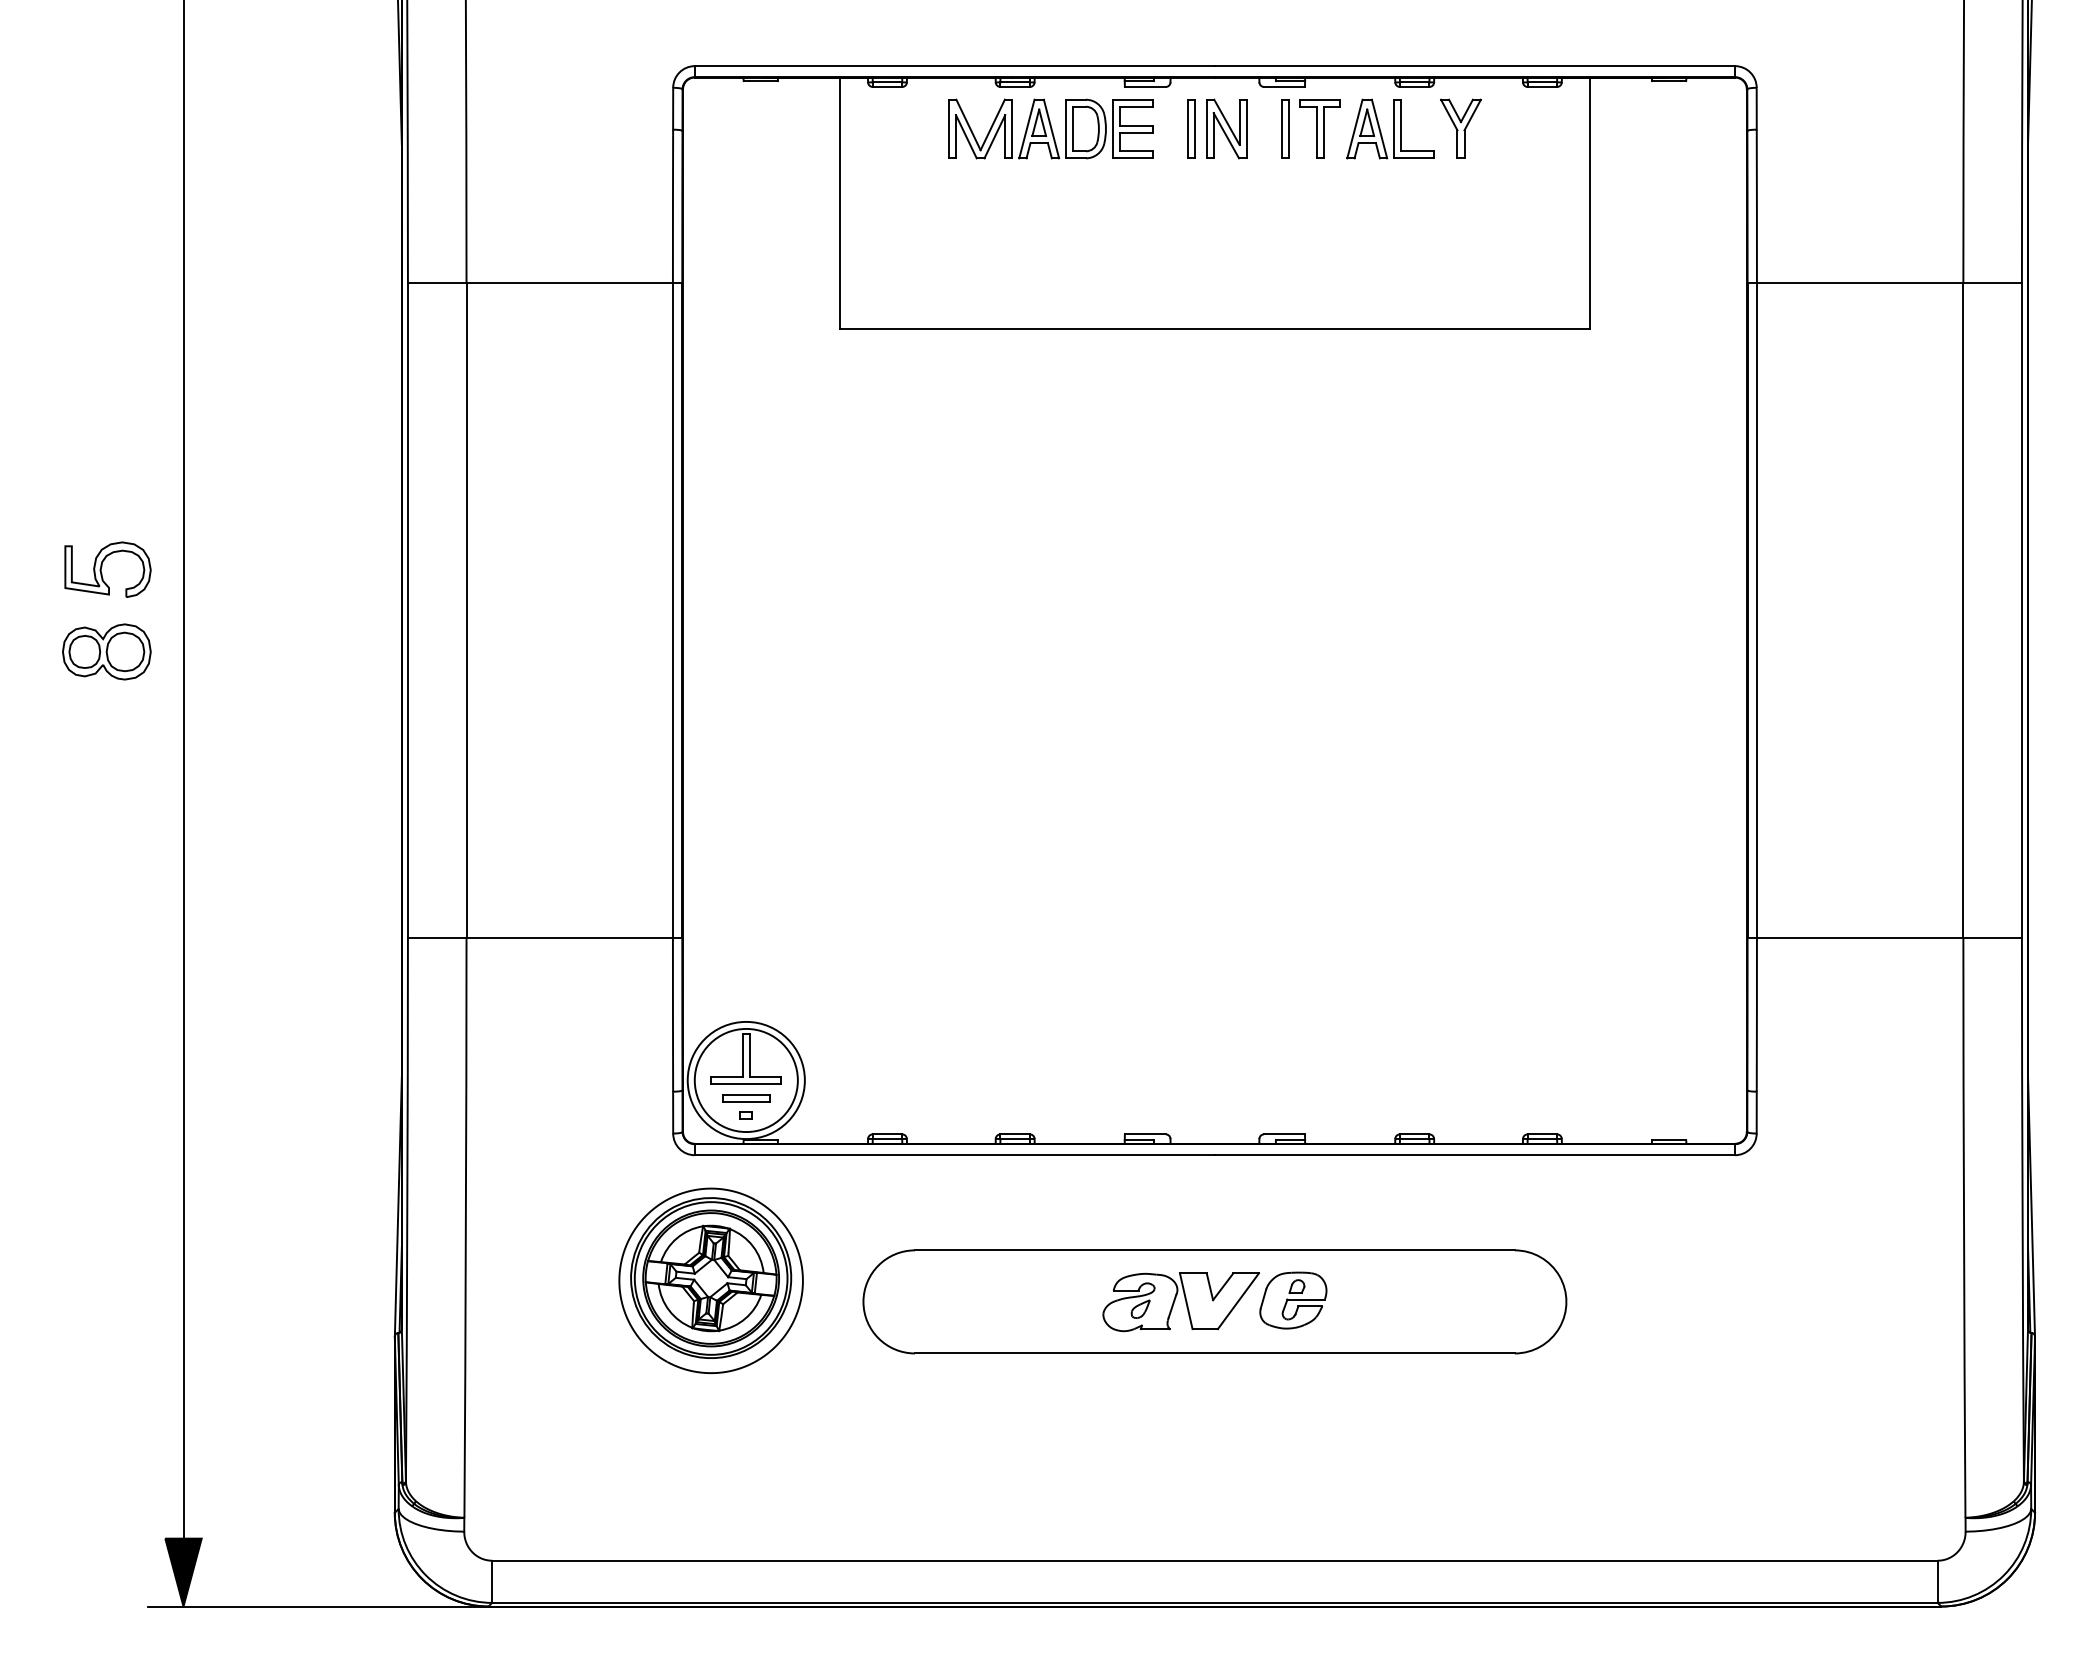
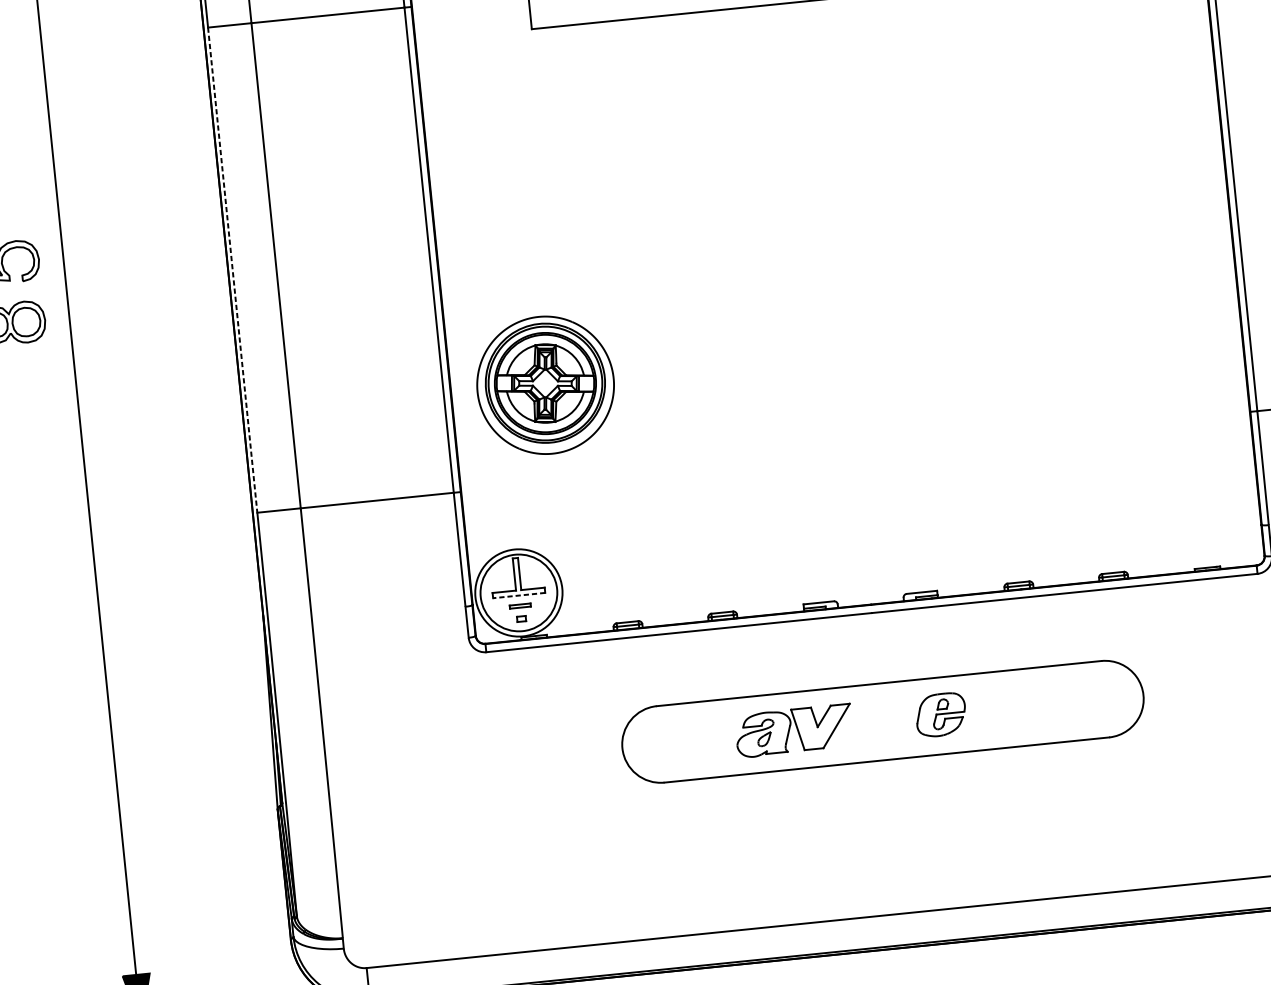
line: (407, 611) -> (232, 270), solid -> dashed
line: (745, 1084) -> (518, 595), solid -> dashed
part: (746, 1098) -> (520, 606), size x0.6
part: (710, 1280) -> (545, 385), moved
part: (1180, 1302) -> (793, 731), moved

